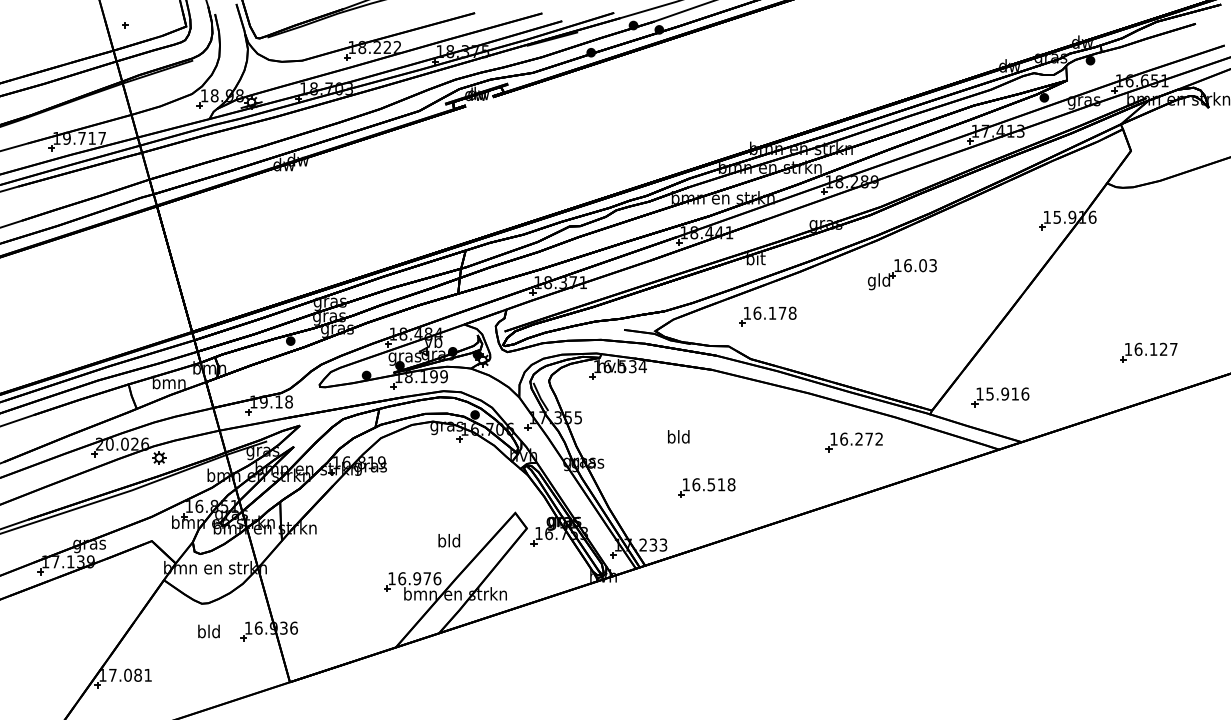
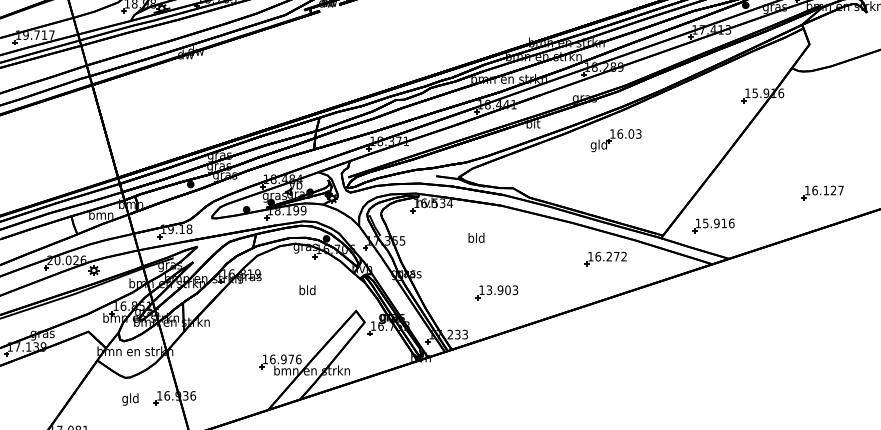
part: (902, 274) -> (616, 140), moved
part: (767, 316) -> (541, 166), removed
text: (678, 436) -> (476, 237), moved
text: (713, 484) -> (502, 290), 16.518 -> 13.903
text: (449, 540) -> (307, 290), moved
text: (201, 632) -> (125, 399), bld -> gld

